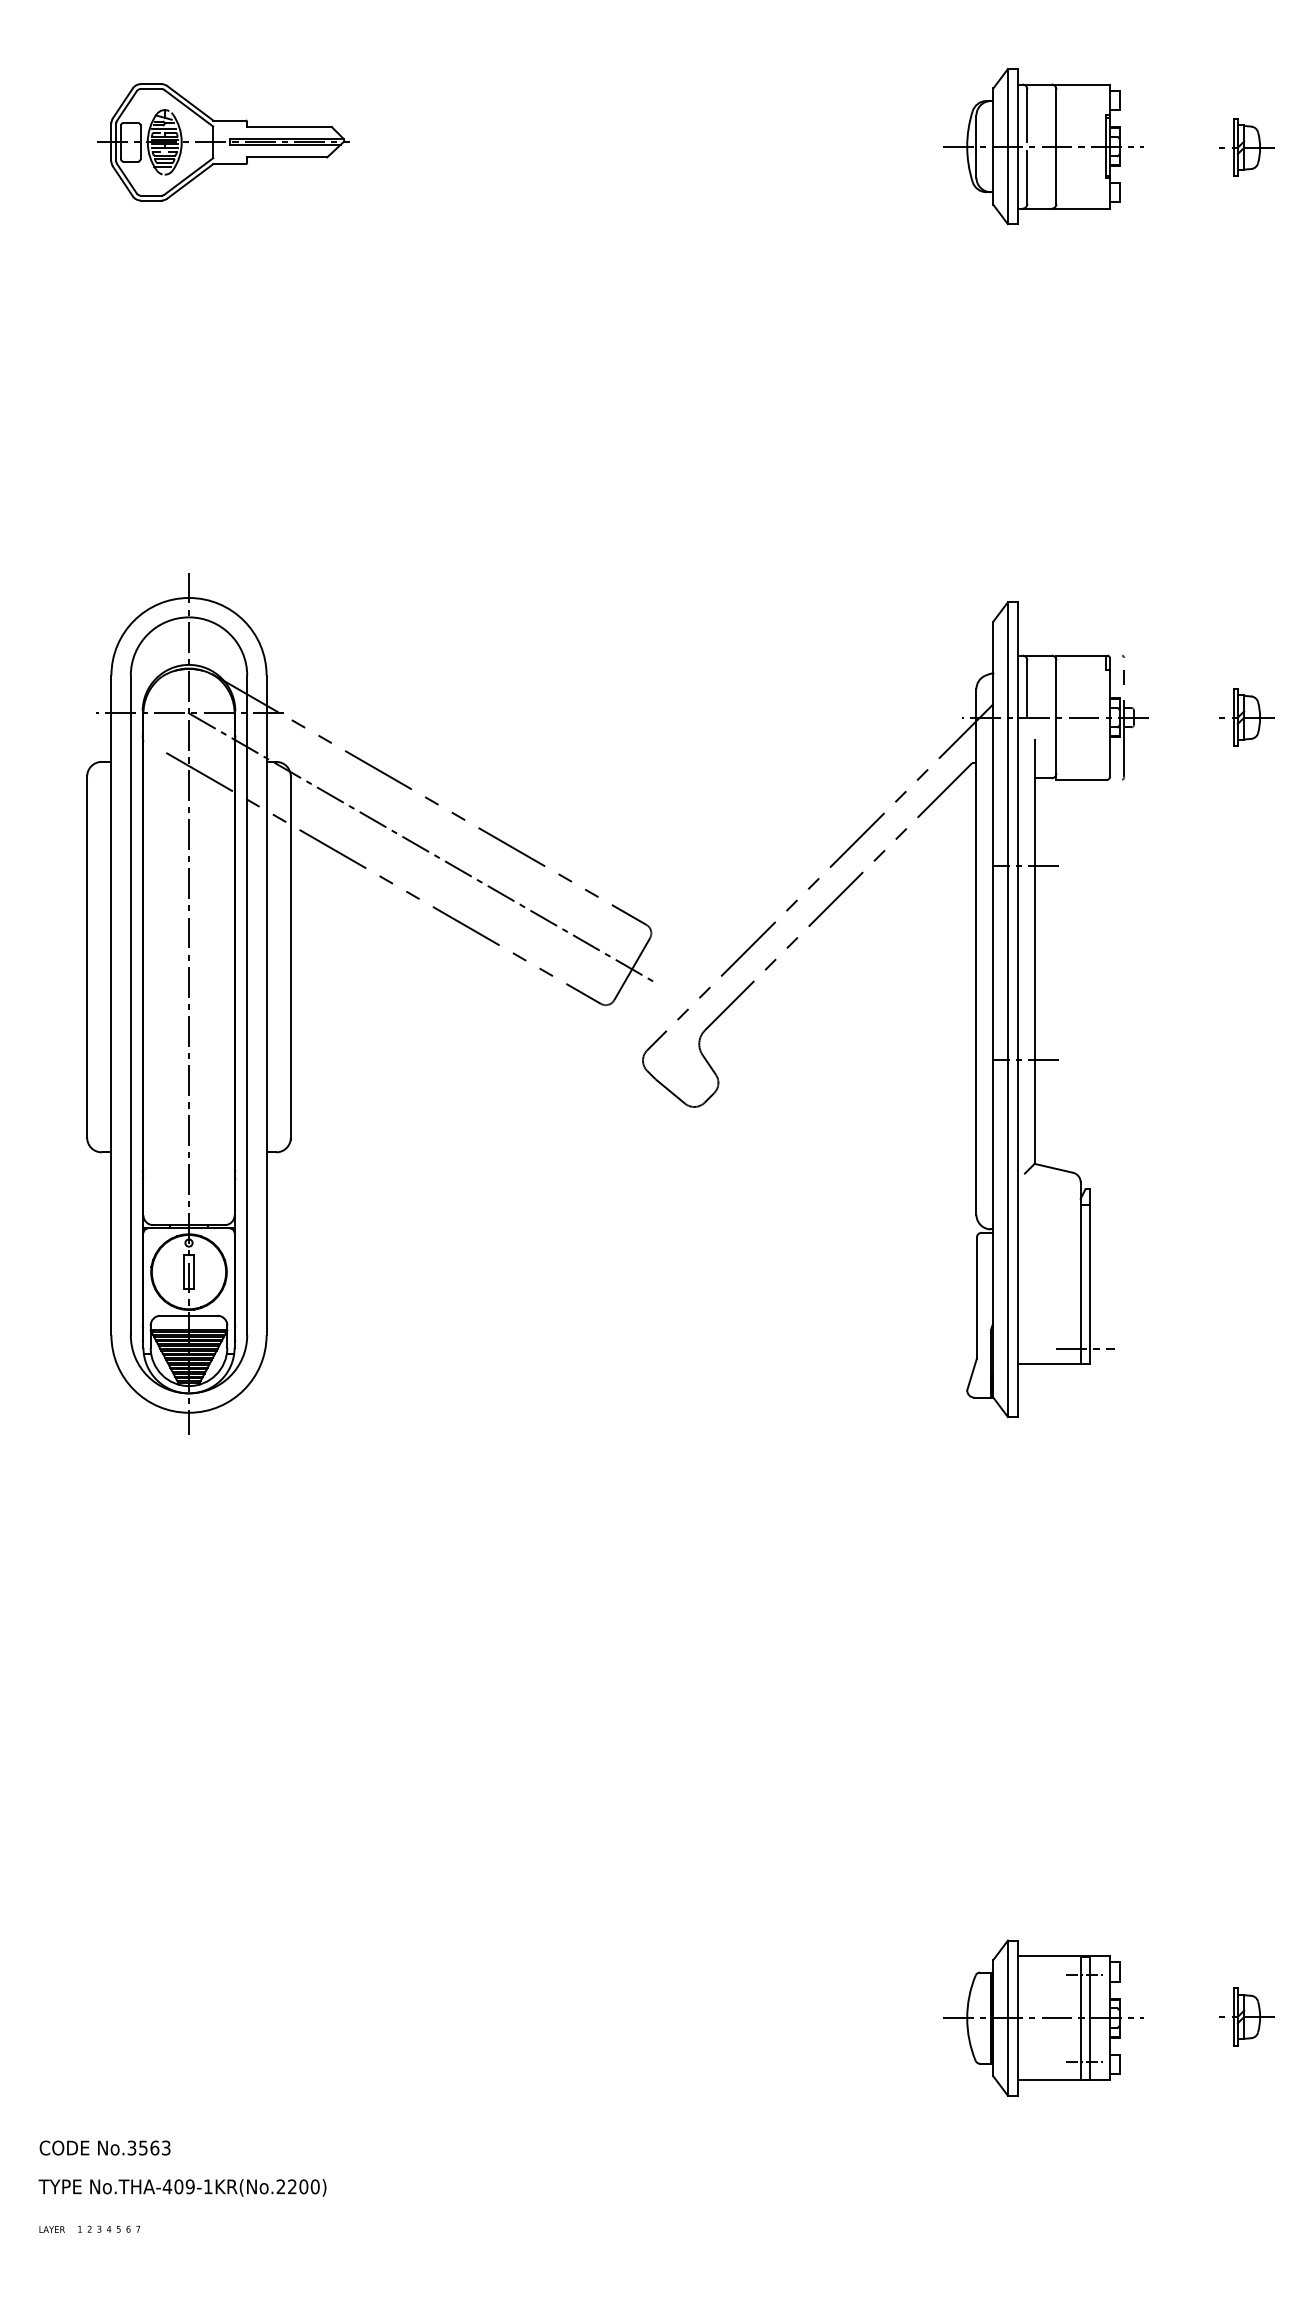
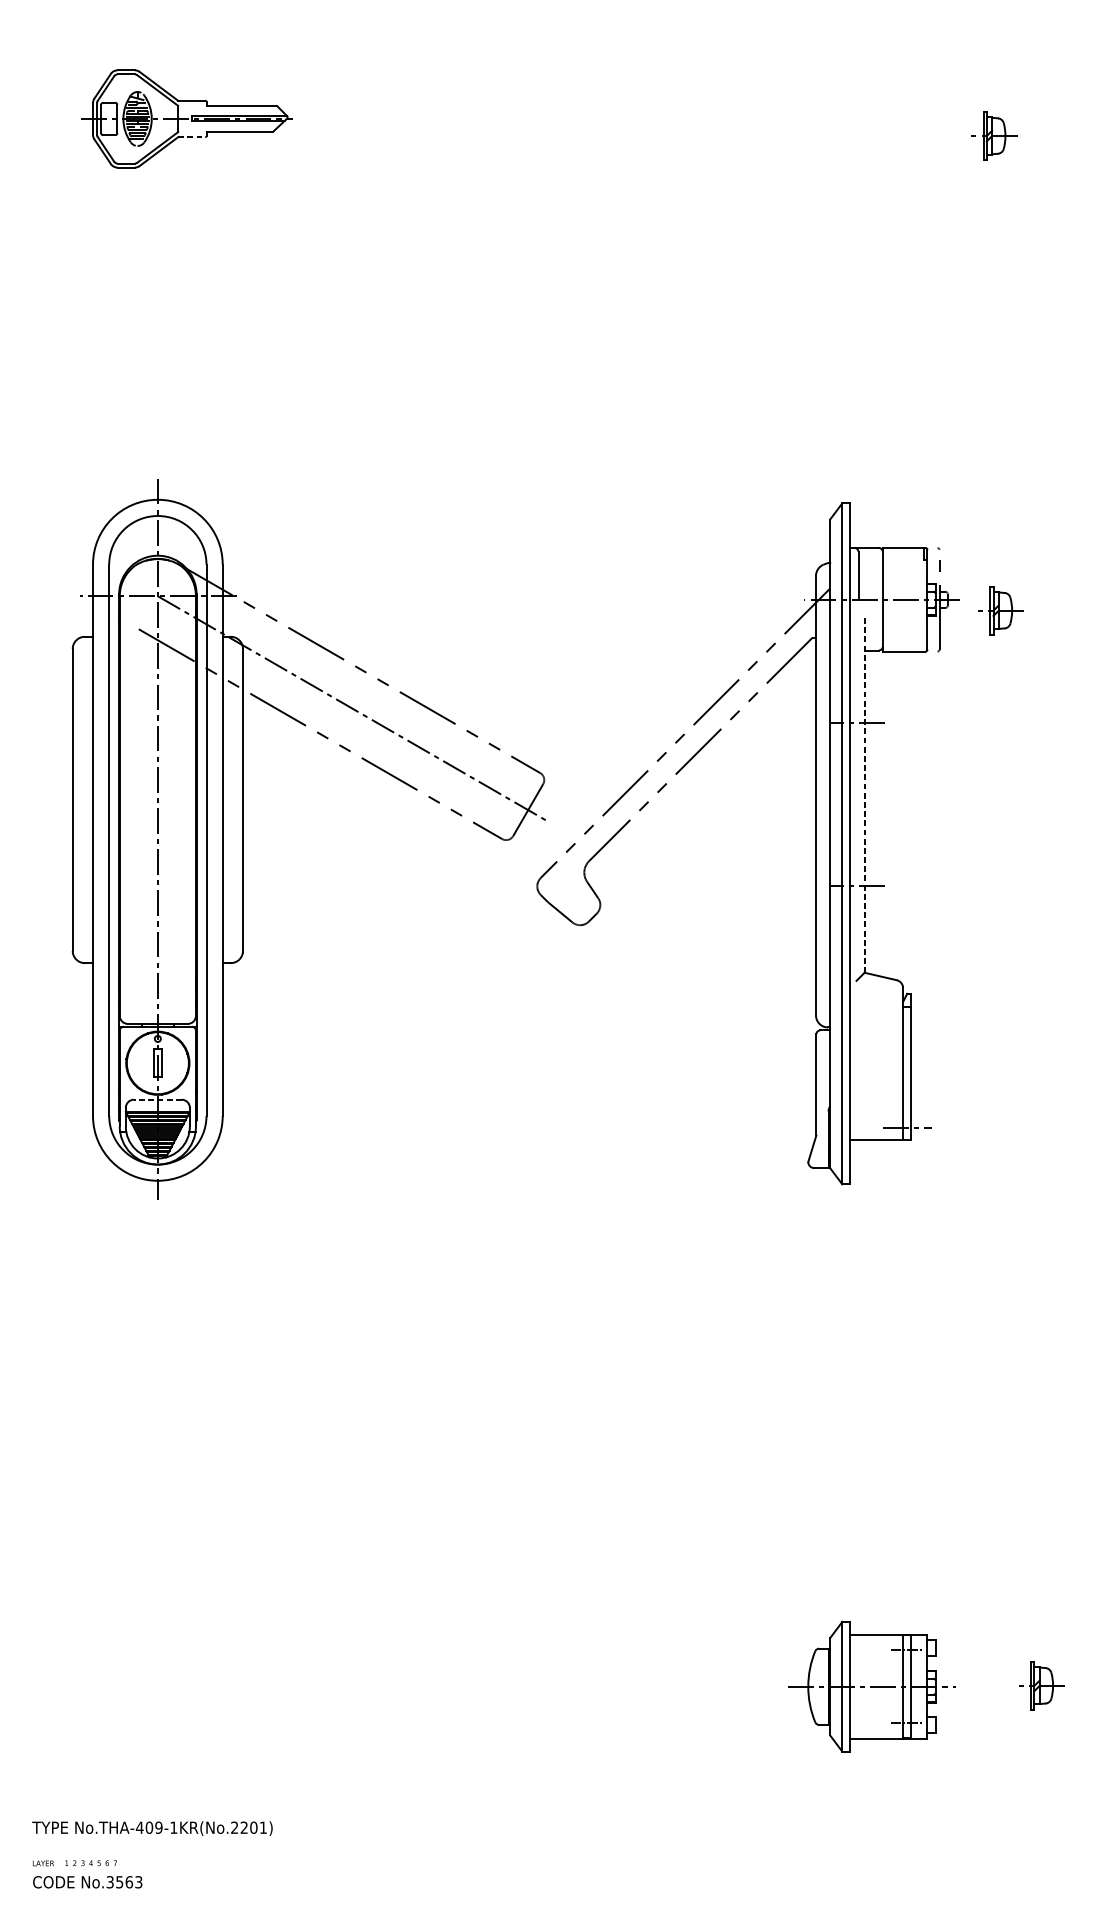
part: (1043, 146) -> (872, 122), removed
part: (1246, 147) -> (994, 135), moved
line: (230, 164) -> (192, 137), solid -> dashed
part: (1246, 717) -> (1000, 610), moved
line: (1034, 952) -> (864, 796), solid -> dashed
line: (189, 1315) -> (158, 1099), solid -> dashed
text: (104, 2147) -> (87, 1881), moved
text: (314, 2186) -> (262, 1827), No.THA-409-1KR(No.2200) -> No.THA-409-1KR(No.2201)

